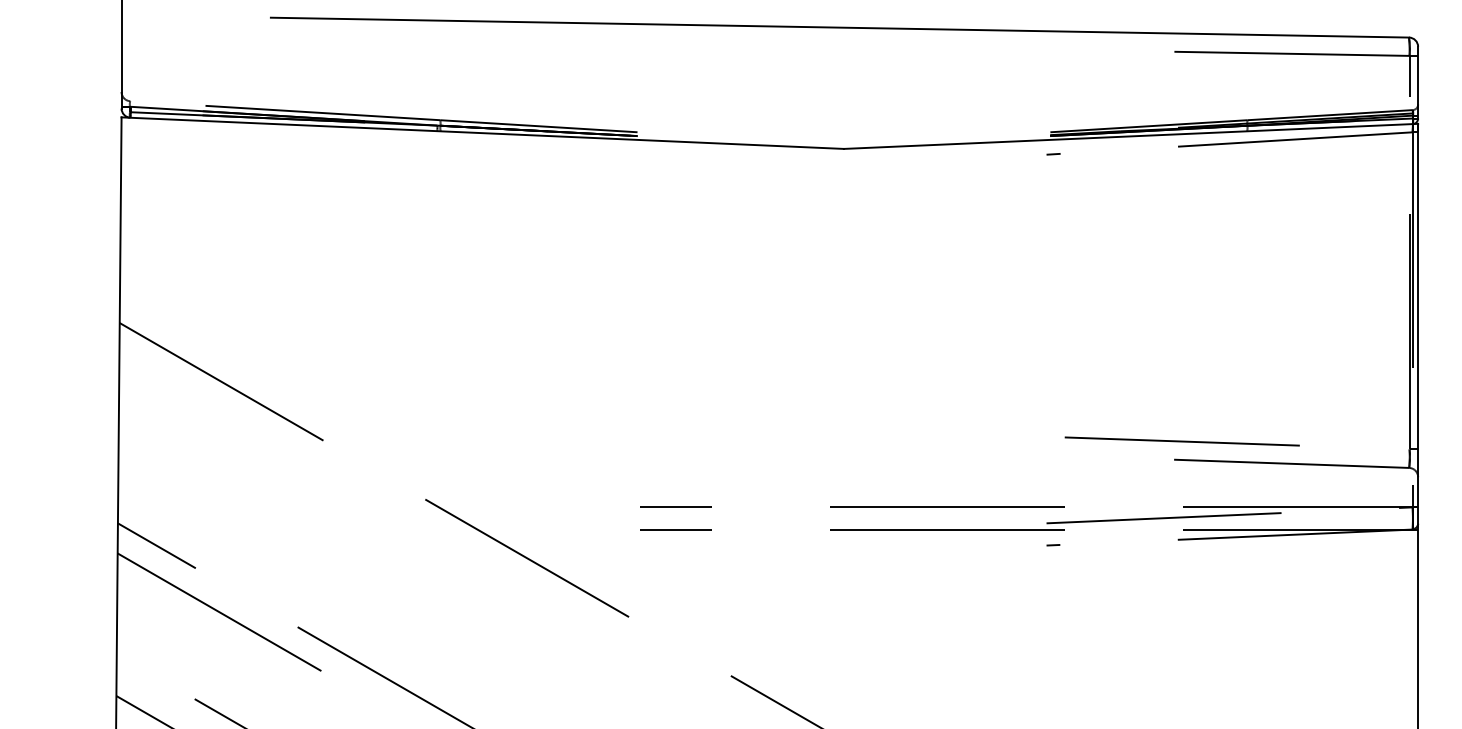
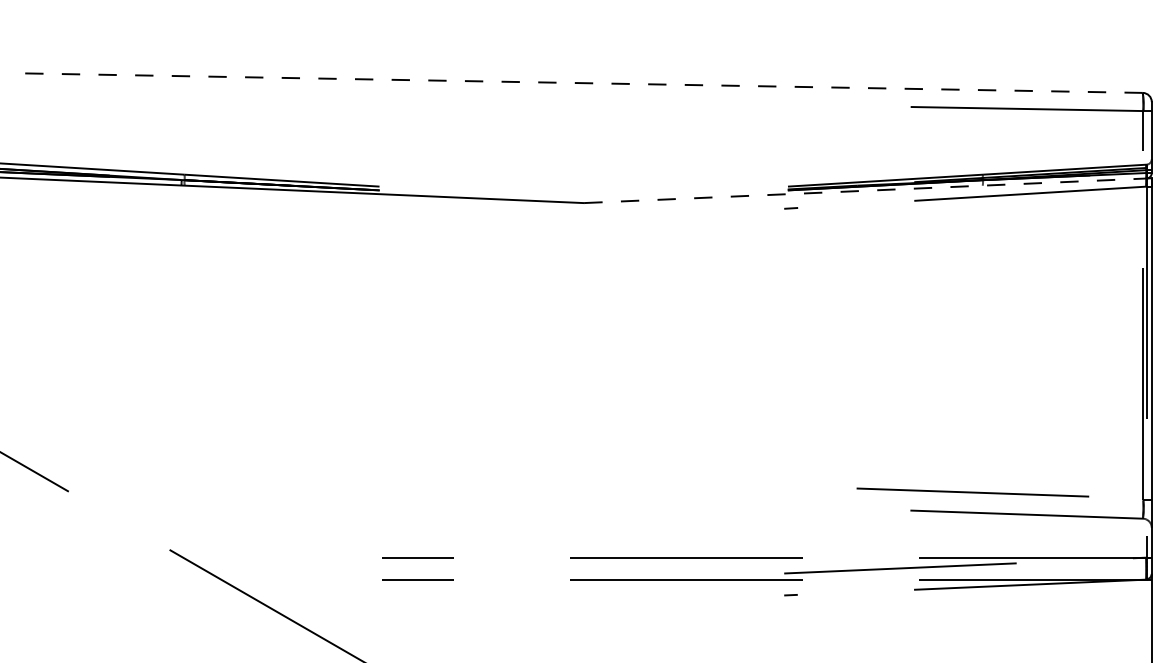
line: (839, 27) -> (579, 82), solid -> dashed
line: (1130, 136) -> (867, 190), solid -> dashed
line: (1181, 441) -> (972, 492), moved

